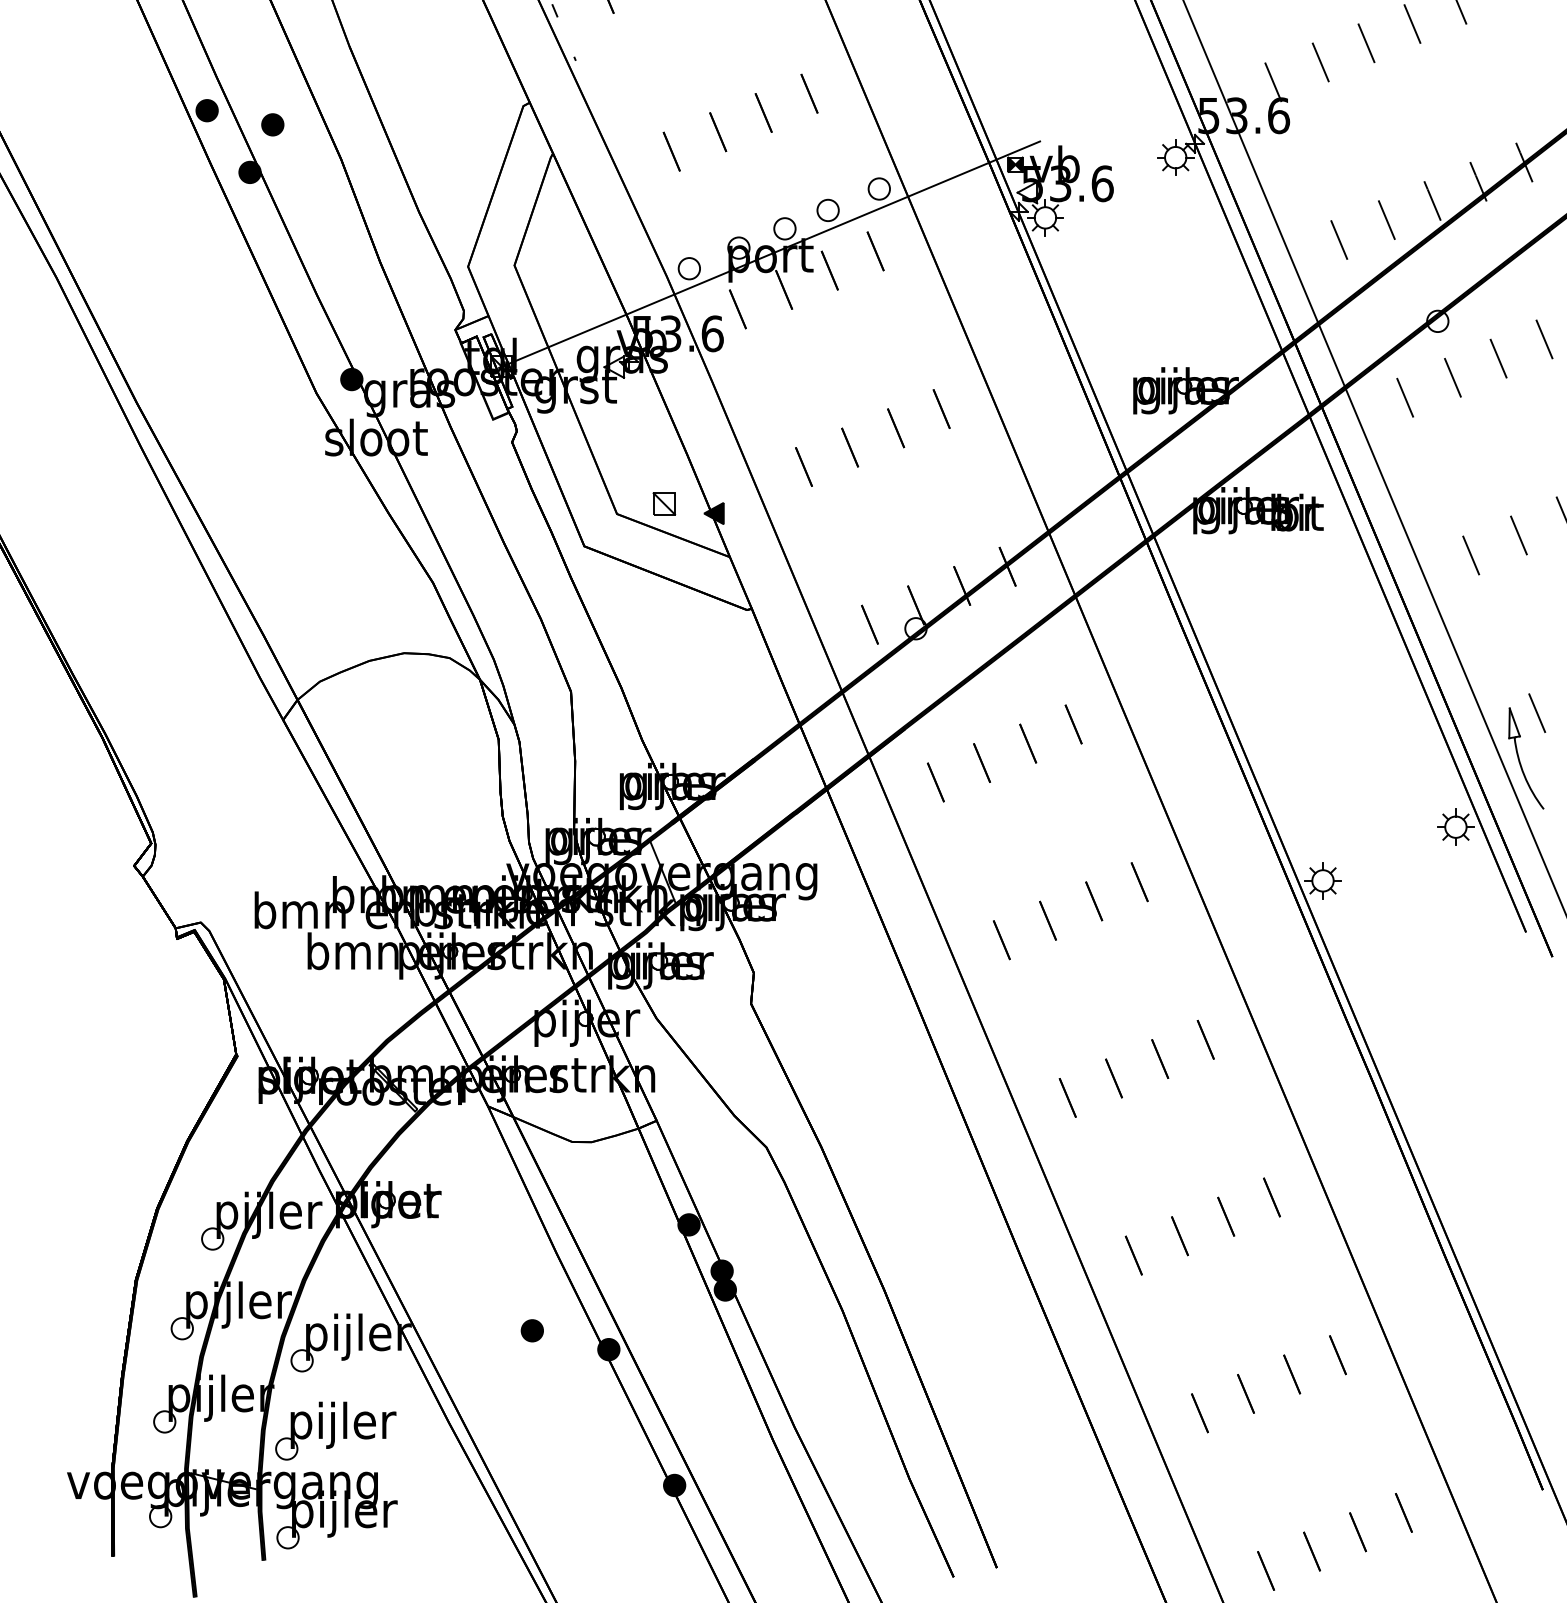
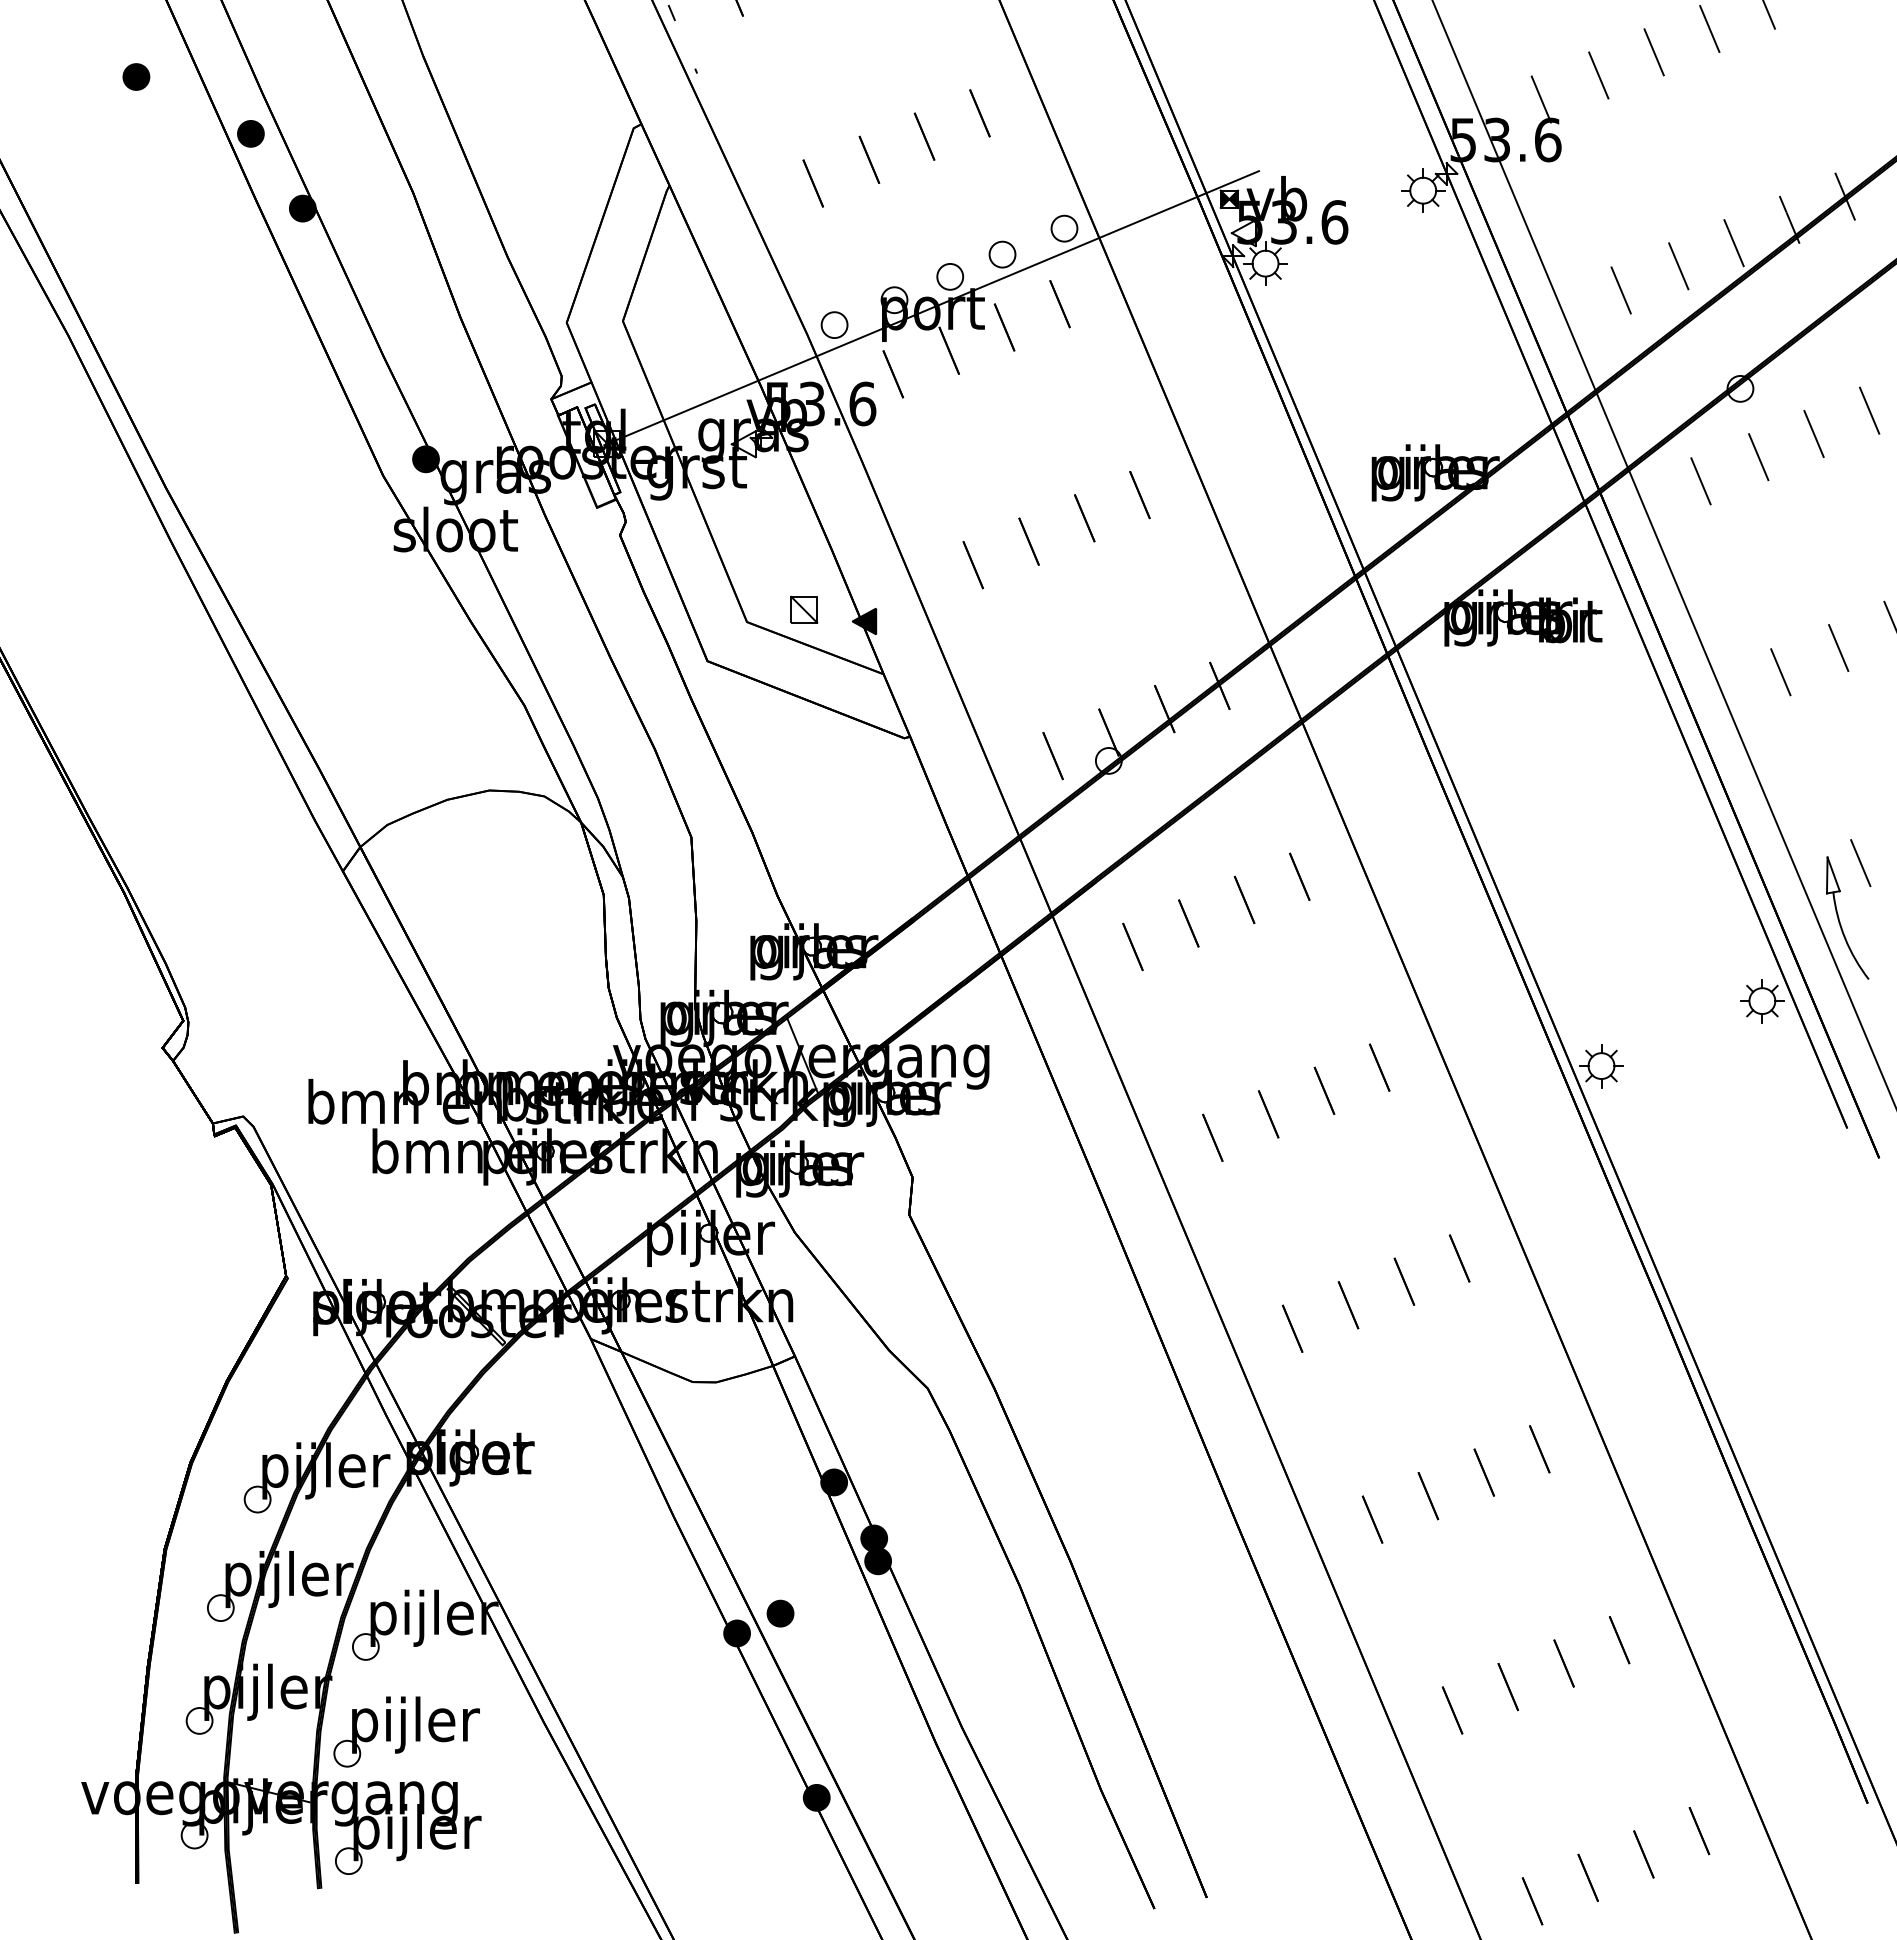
part: (272, 124) -> (136, 76), moved
part: (532, 1330) -> (780, 1613), moved

